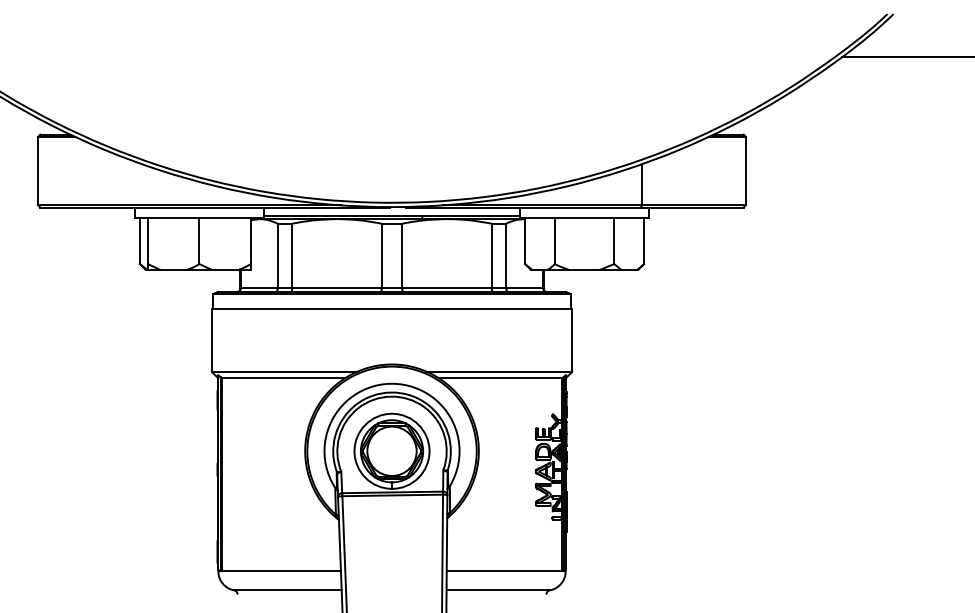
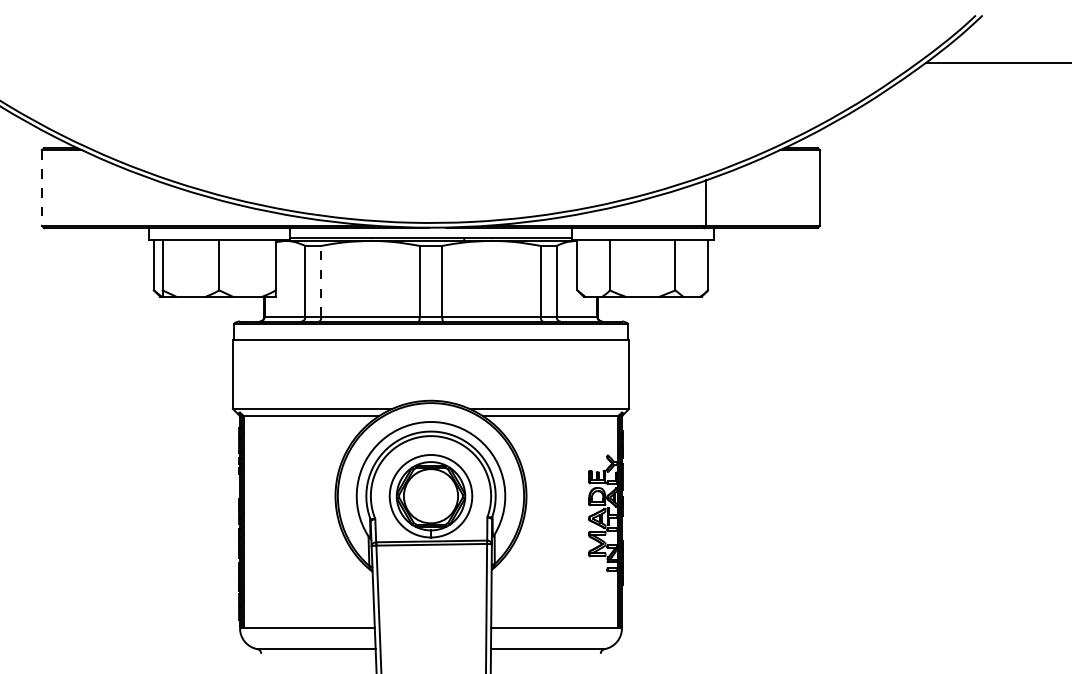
line: (38, 171) -> (42, 188), solid -> dashed
line: (292, 255) -> (321, 280), solid -> dashed

